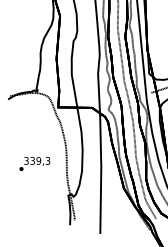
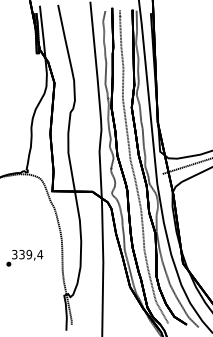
text: (48, 160) -> (40, 254), 339,3 -> 339,4

